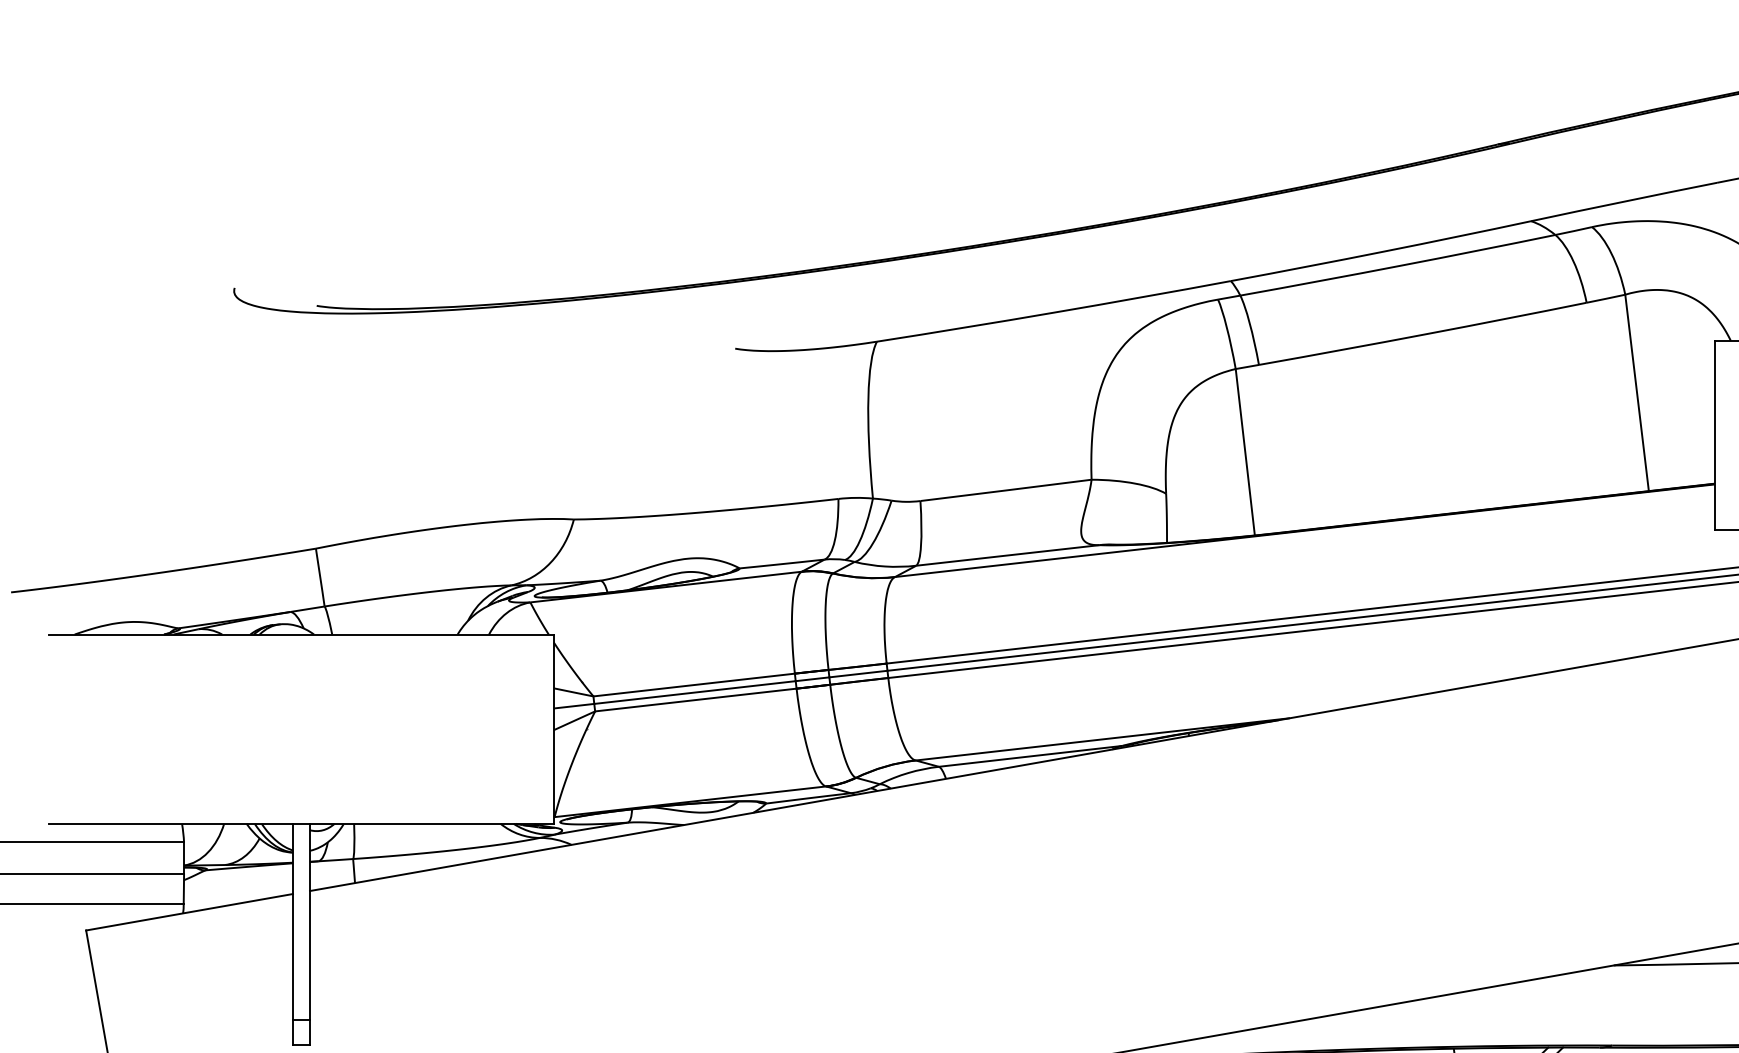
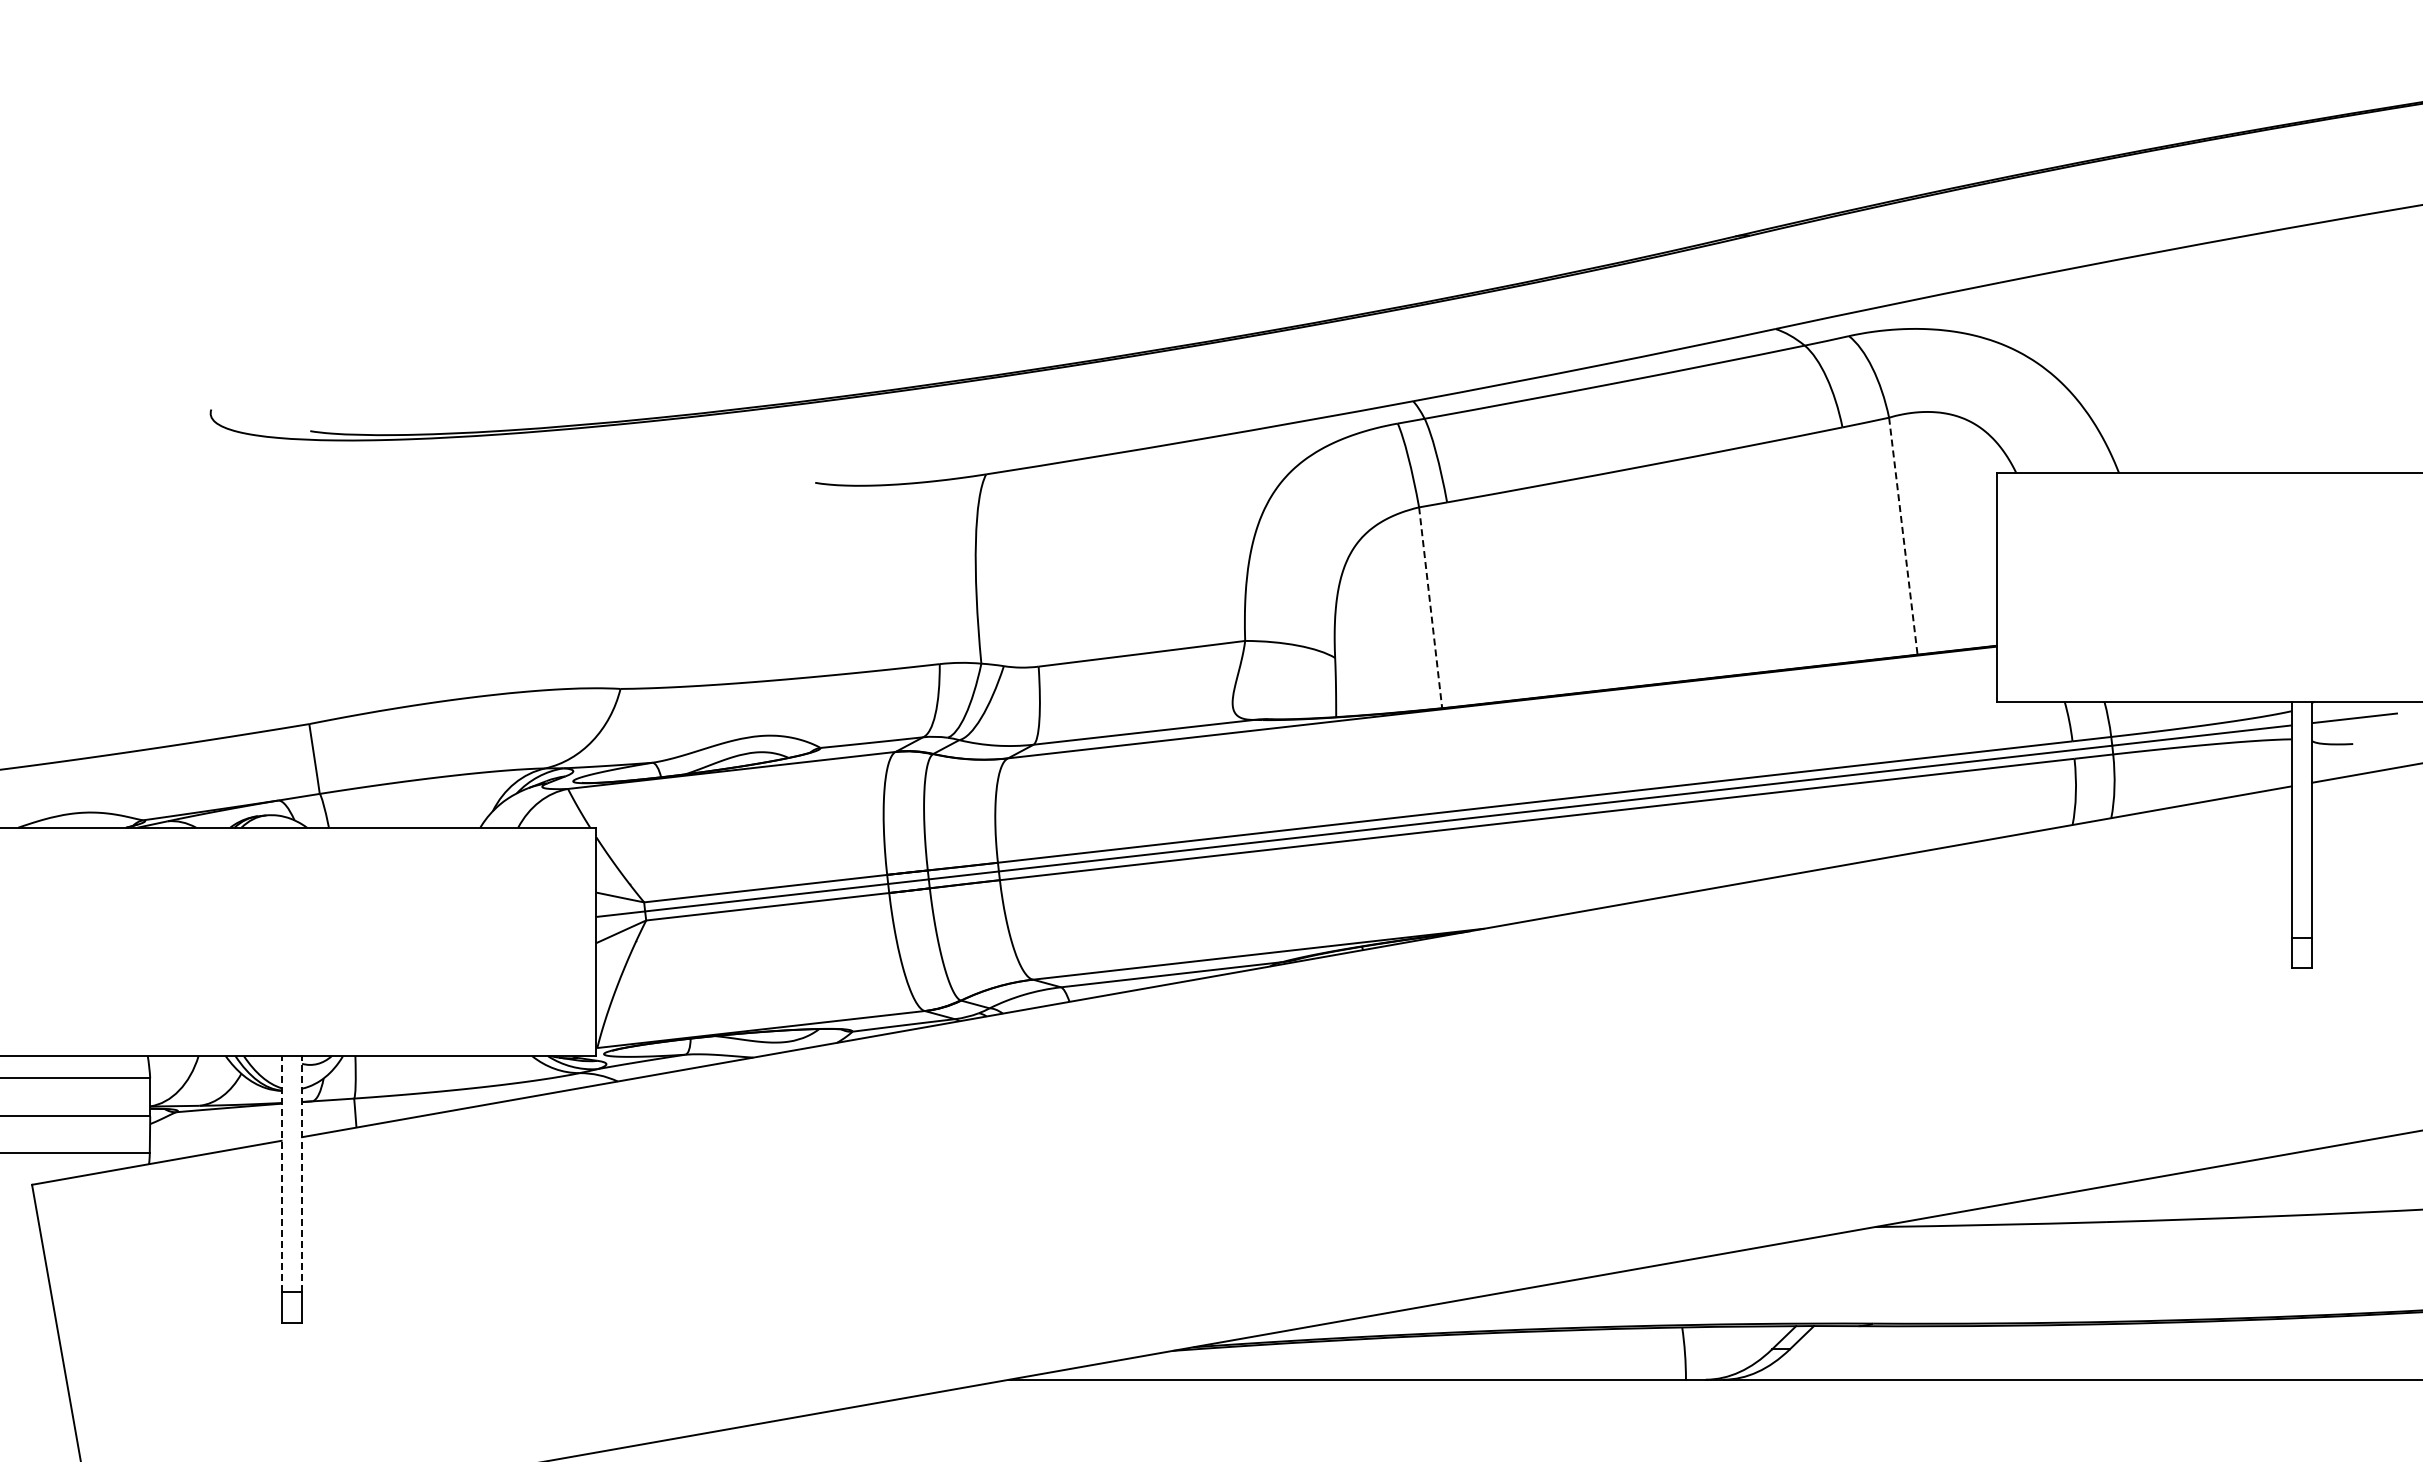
line: (1637, 393) -> (1903, 536), solid -> dashed
line: (1245, 452) -> (1430, 608), solid -> dashed
line: (292, 921) -> (281, 1174), solid -> dashed
line: (310, 921) -> (302, 1174), solid -> dashed

